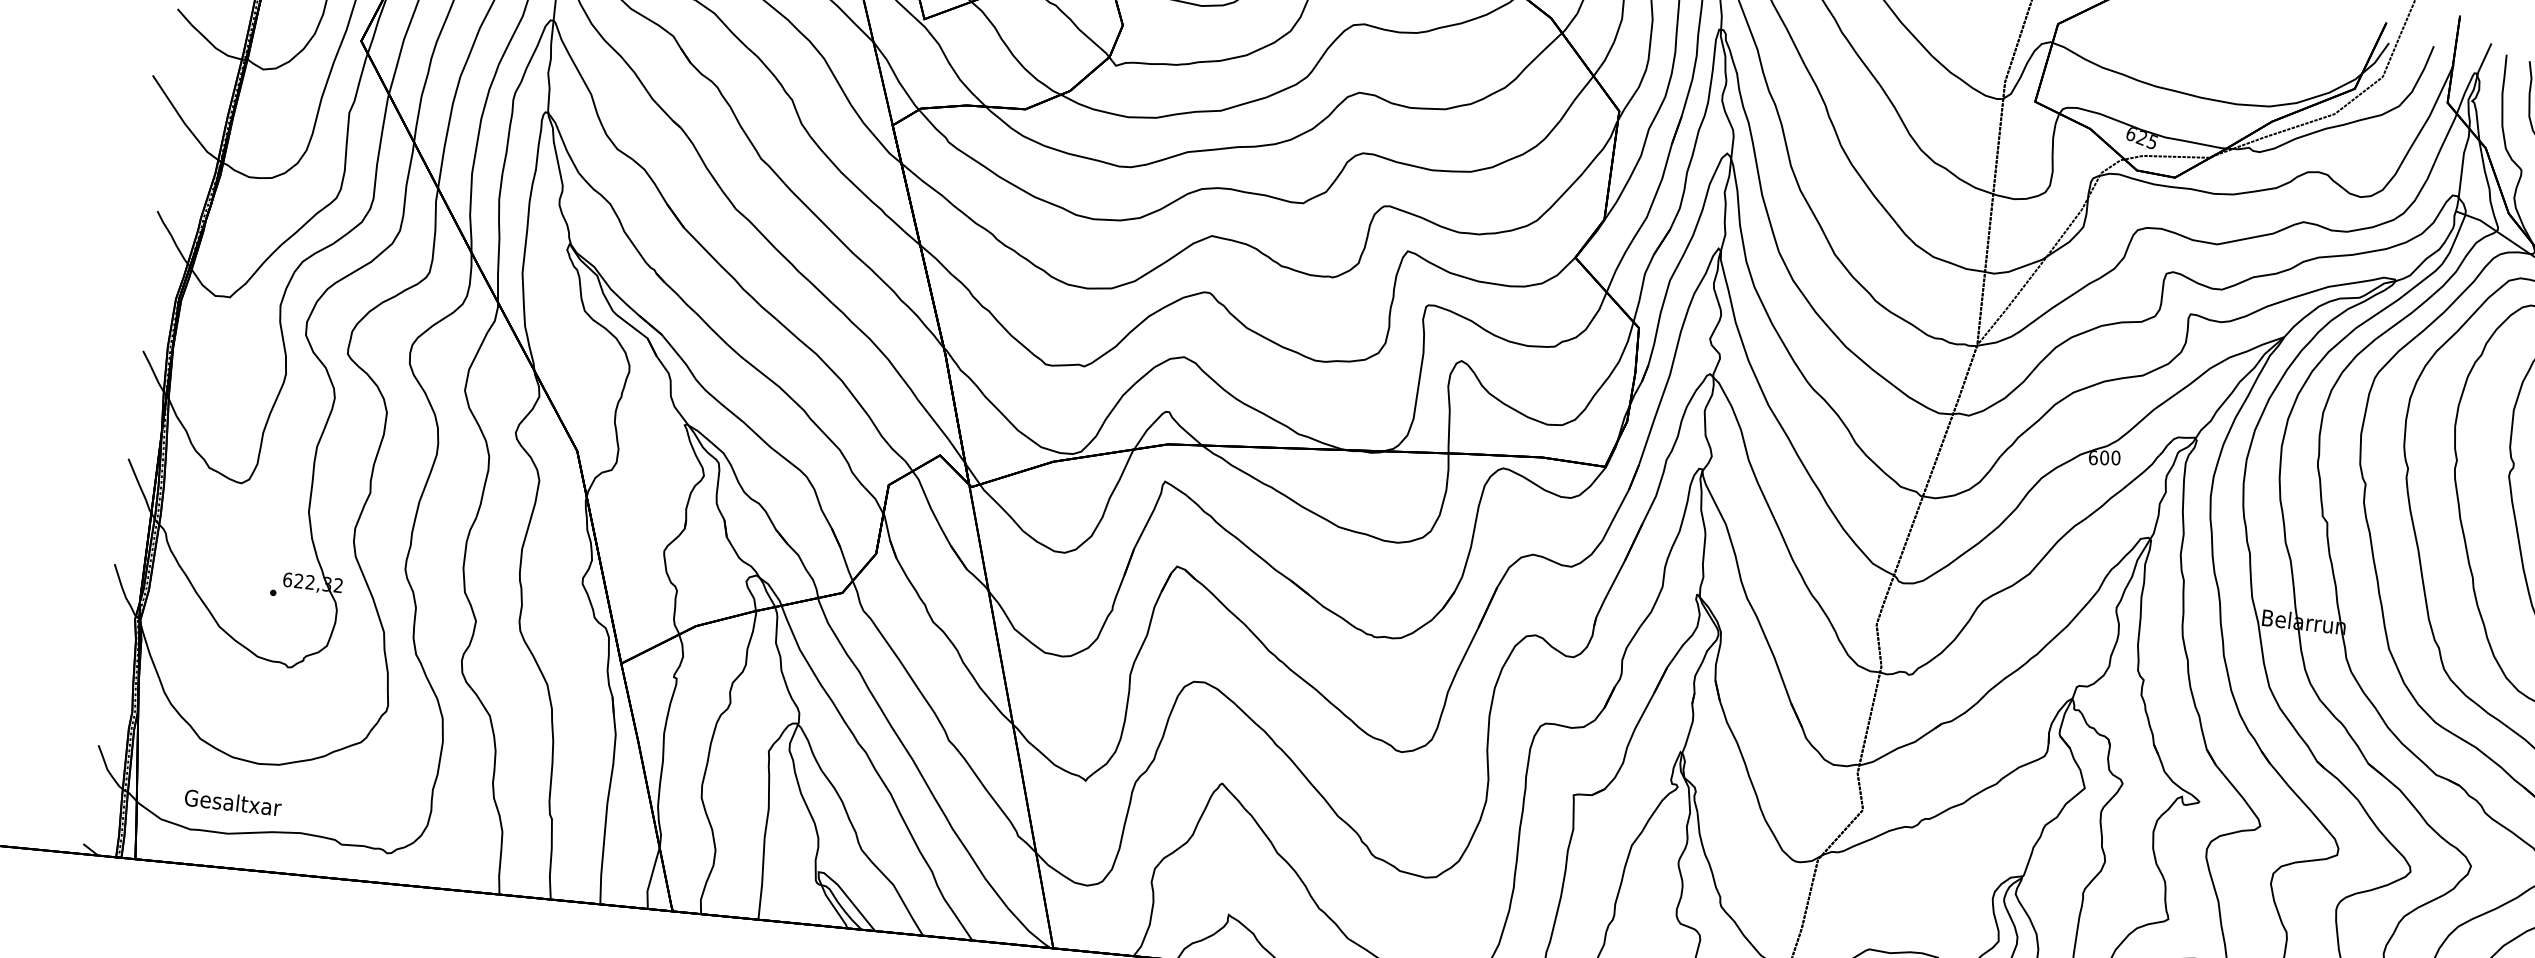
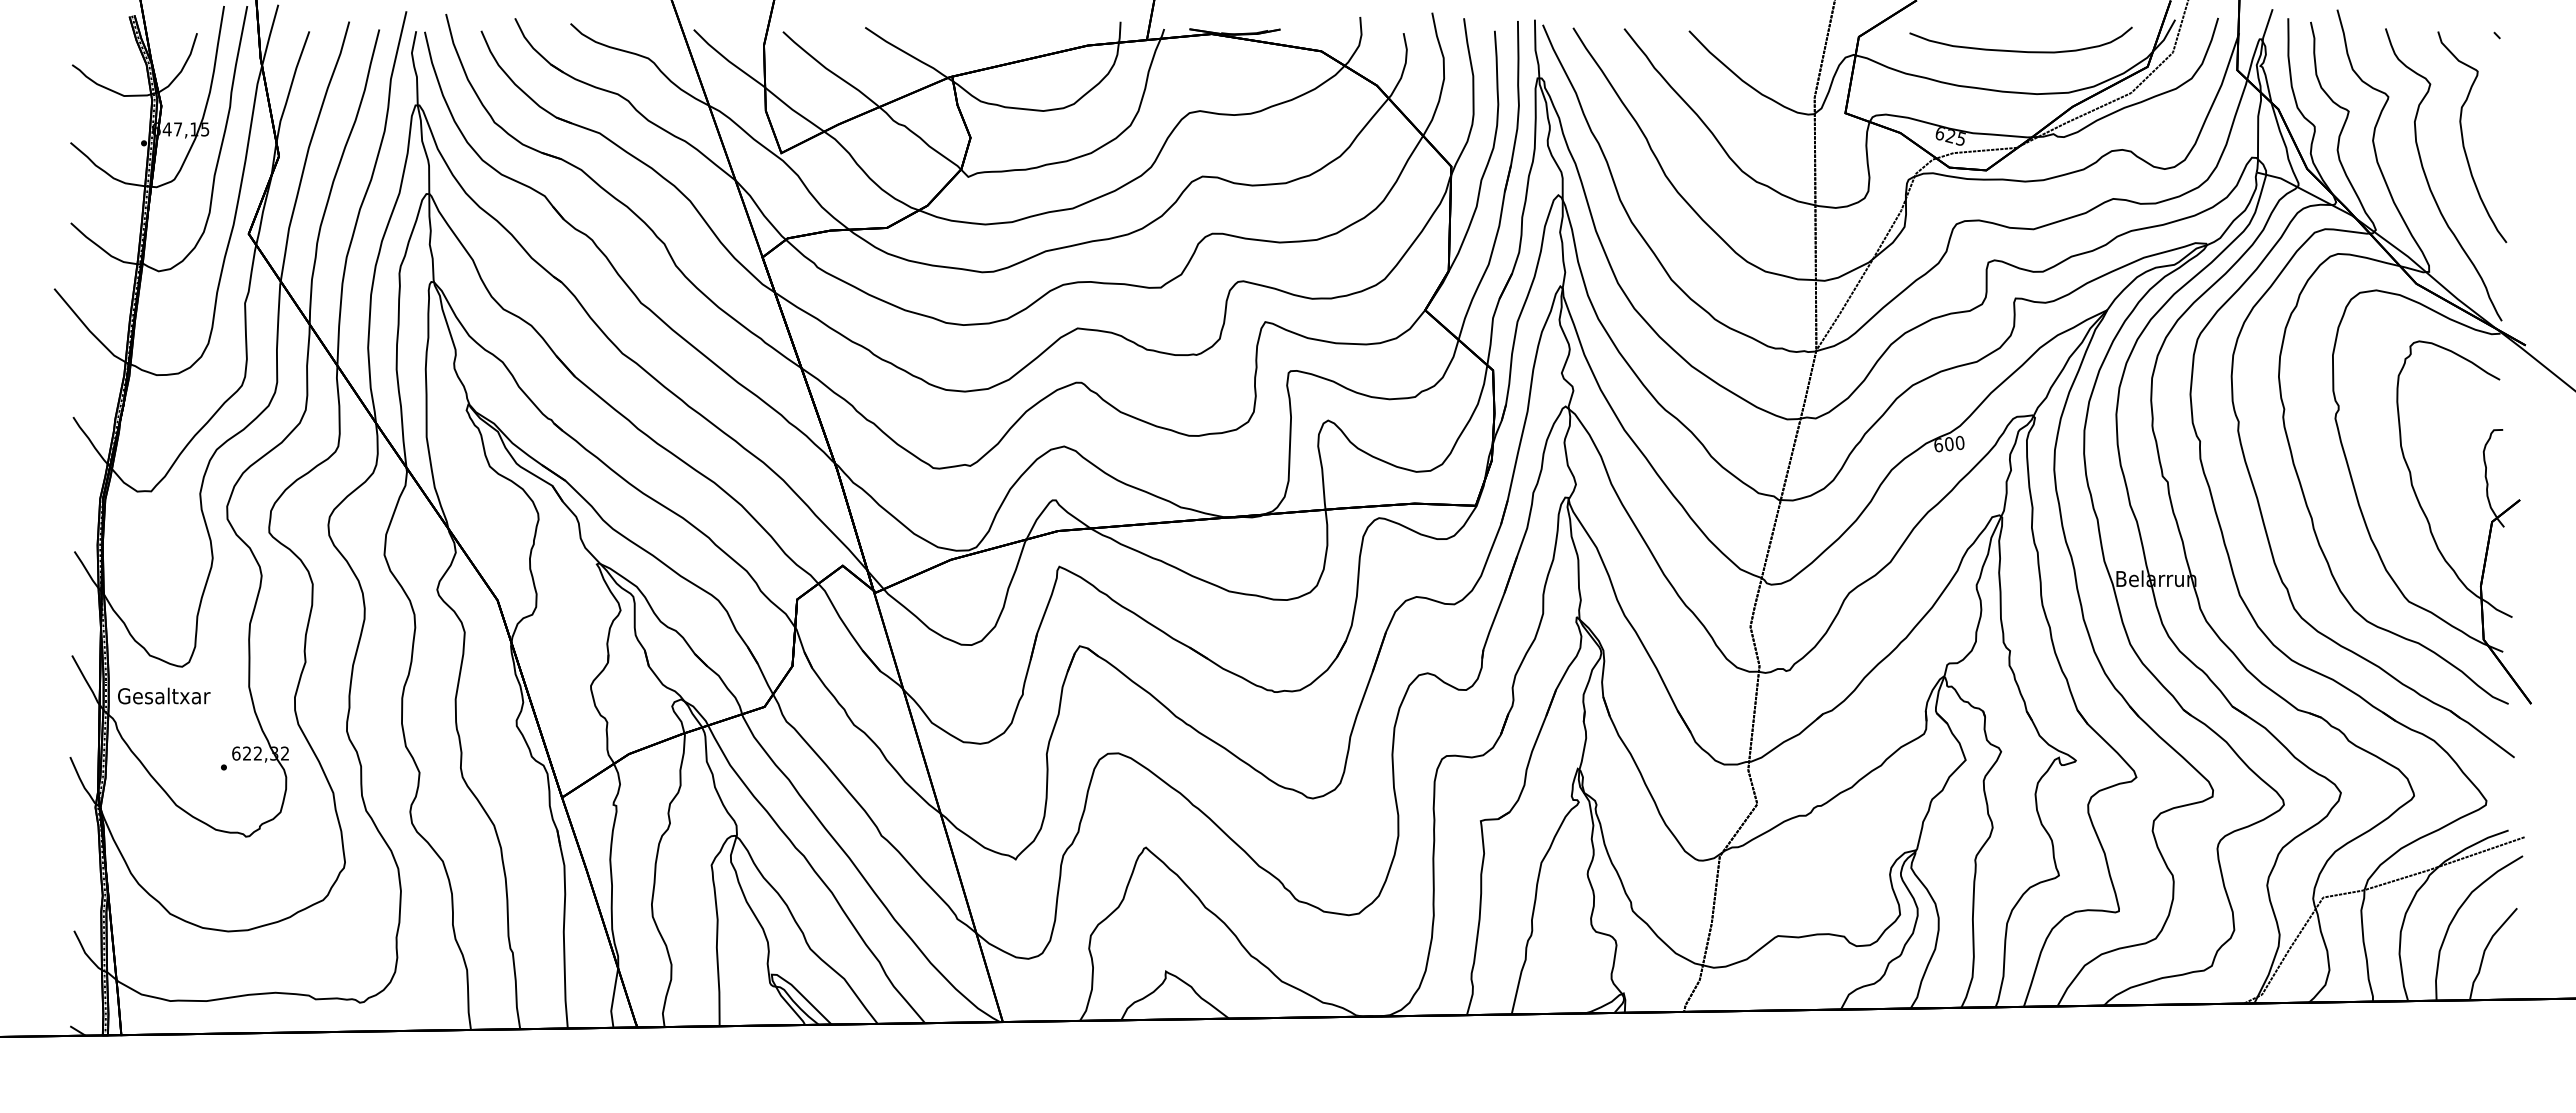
curve: (2224, 57) -> (2020, 50), added
text: (233, 802) -> (164, 695), moved

